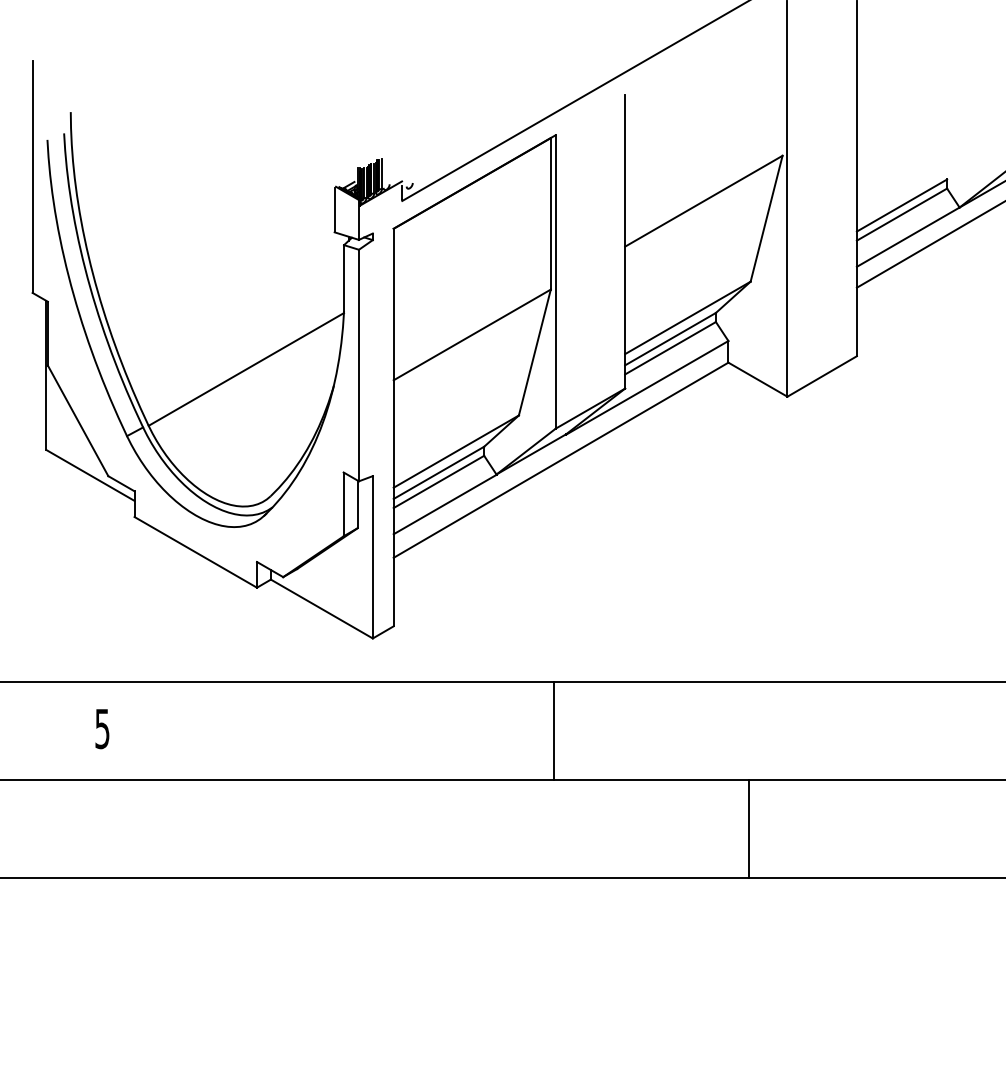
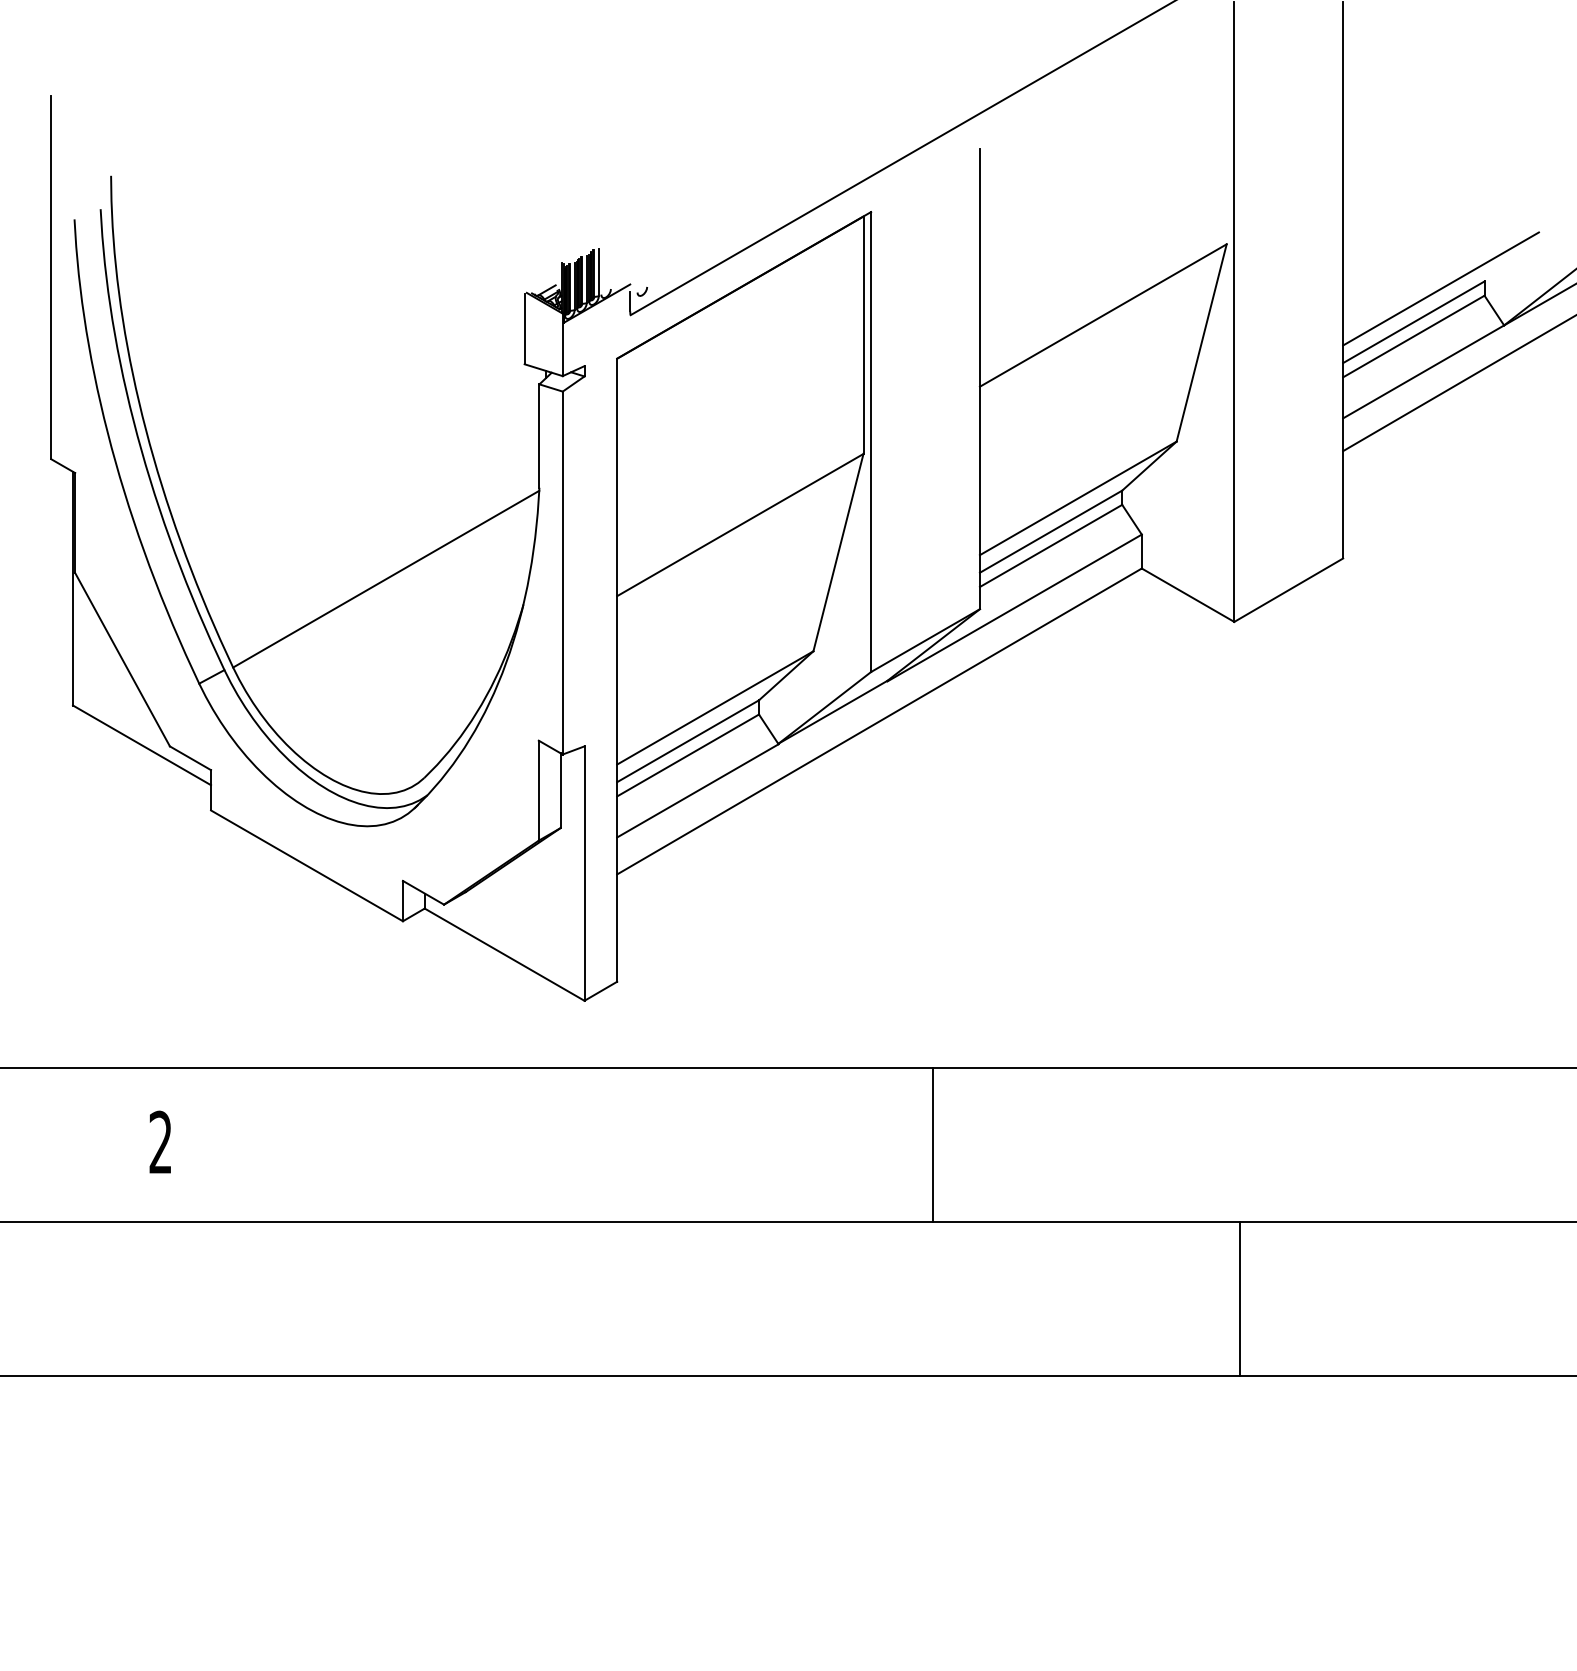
line: (918, 184) -> (1439, 289), added
text: (102, 728) -> (160, 1141), 5 -> 2
line: (553, 730) -> (931, 1145), moved
line: (749, 828) -> (1240, 1298), moved

